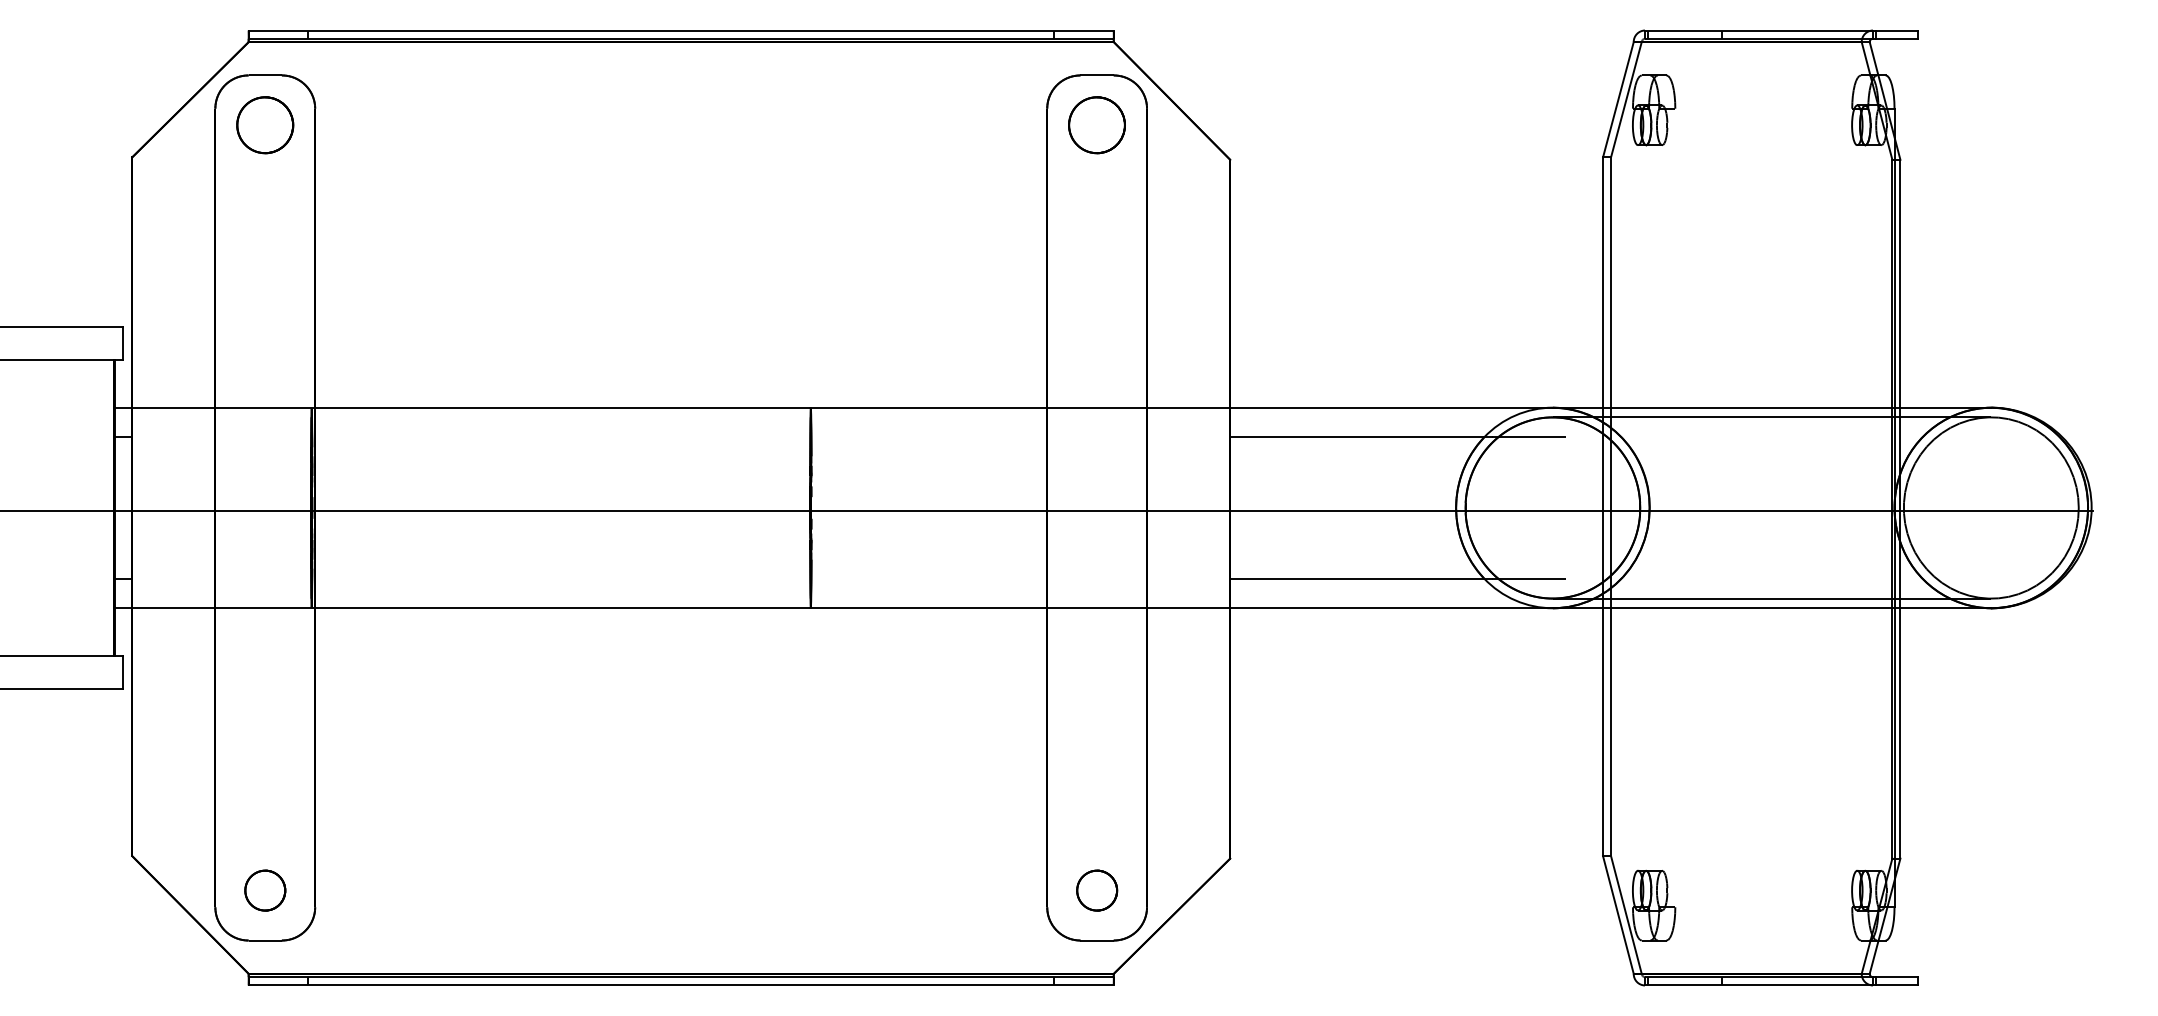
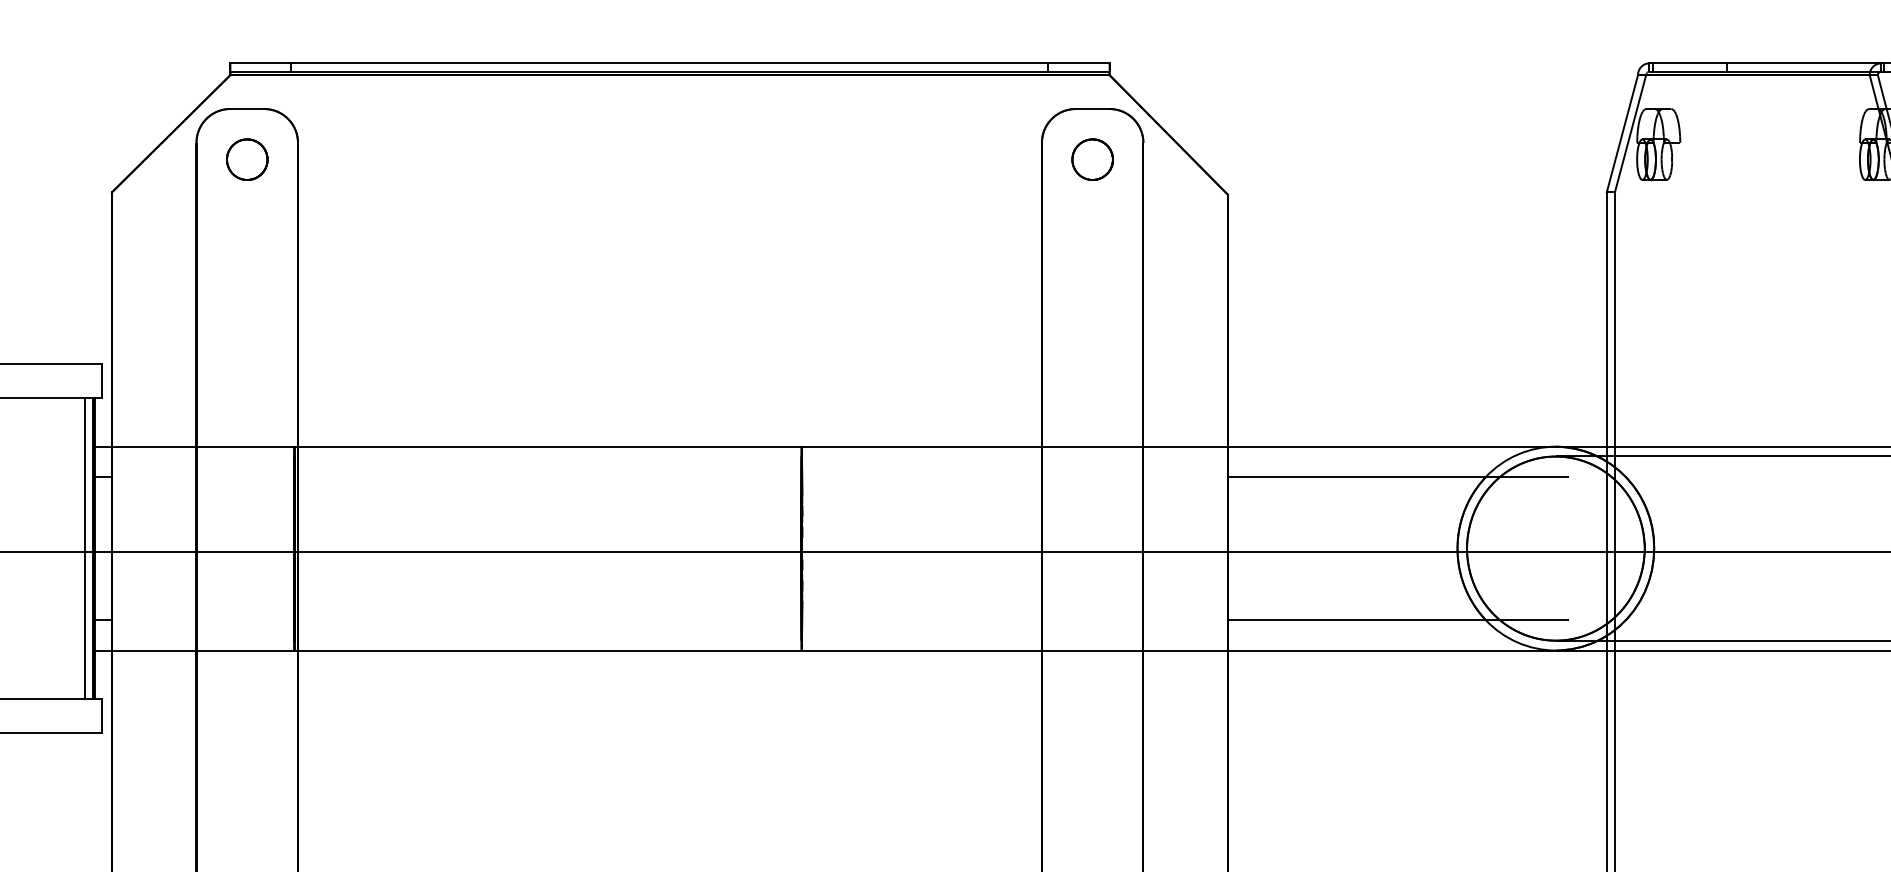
part: (265, 125) -> (247, 159), size x0.71
part: (1097, 125) -> (1093, 159), size x0.71
line: (105, 507) -> (84, 548), added

